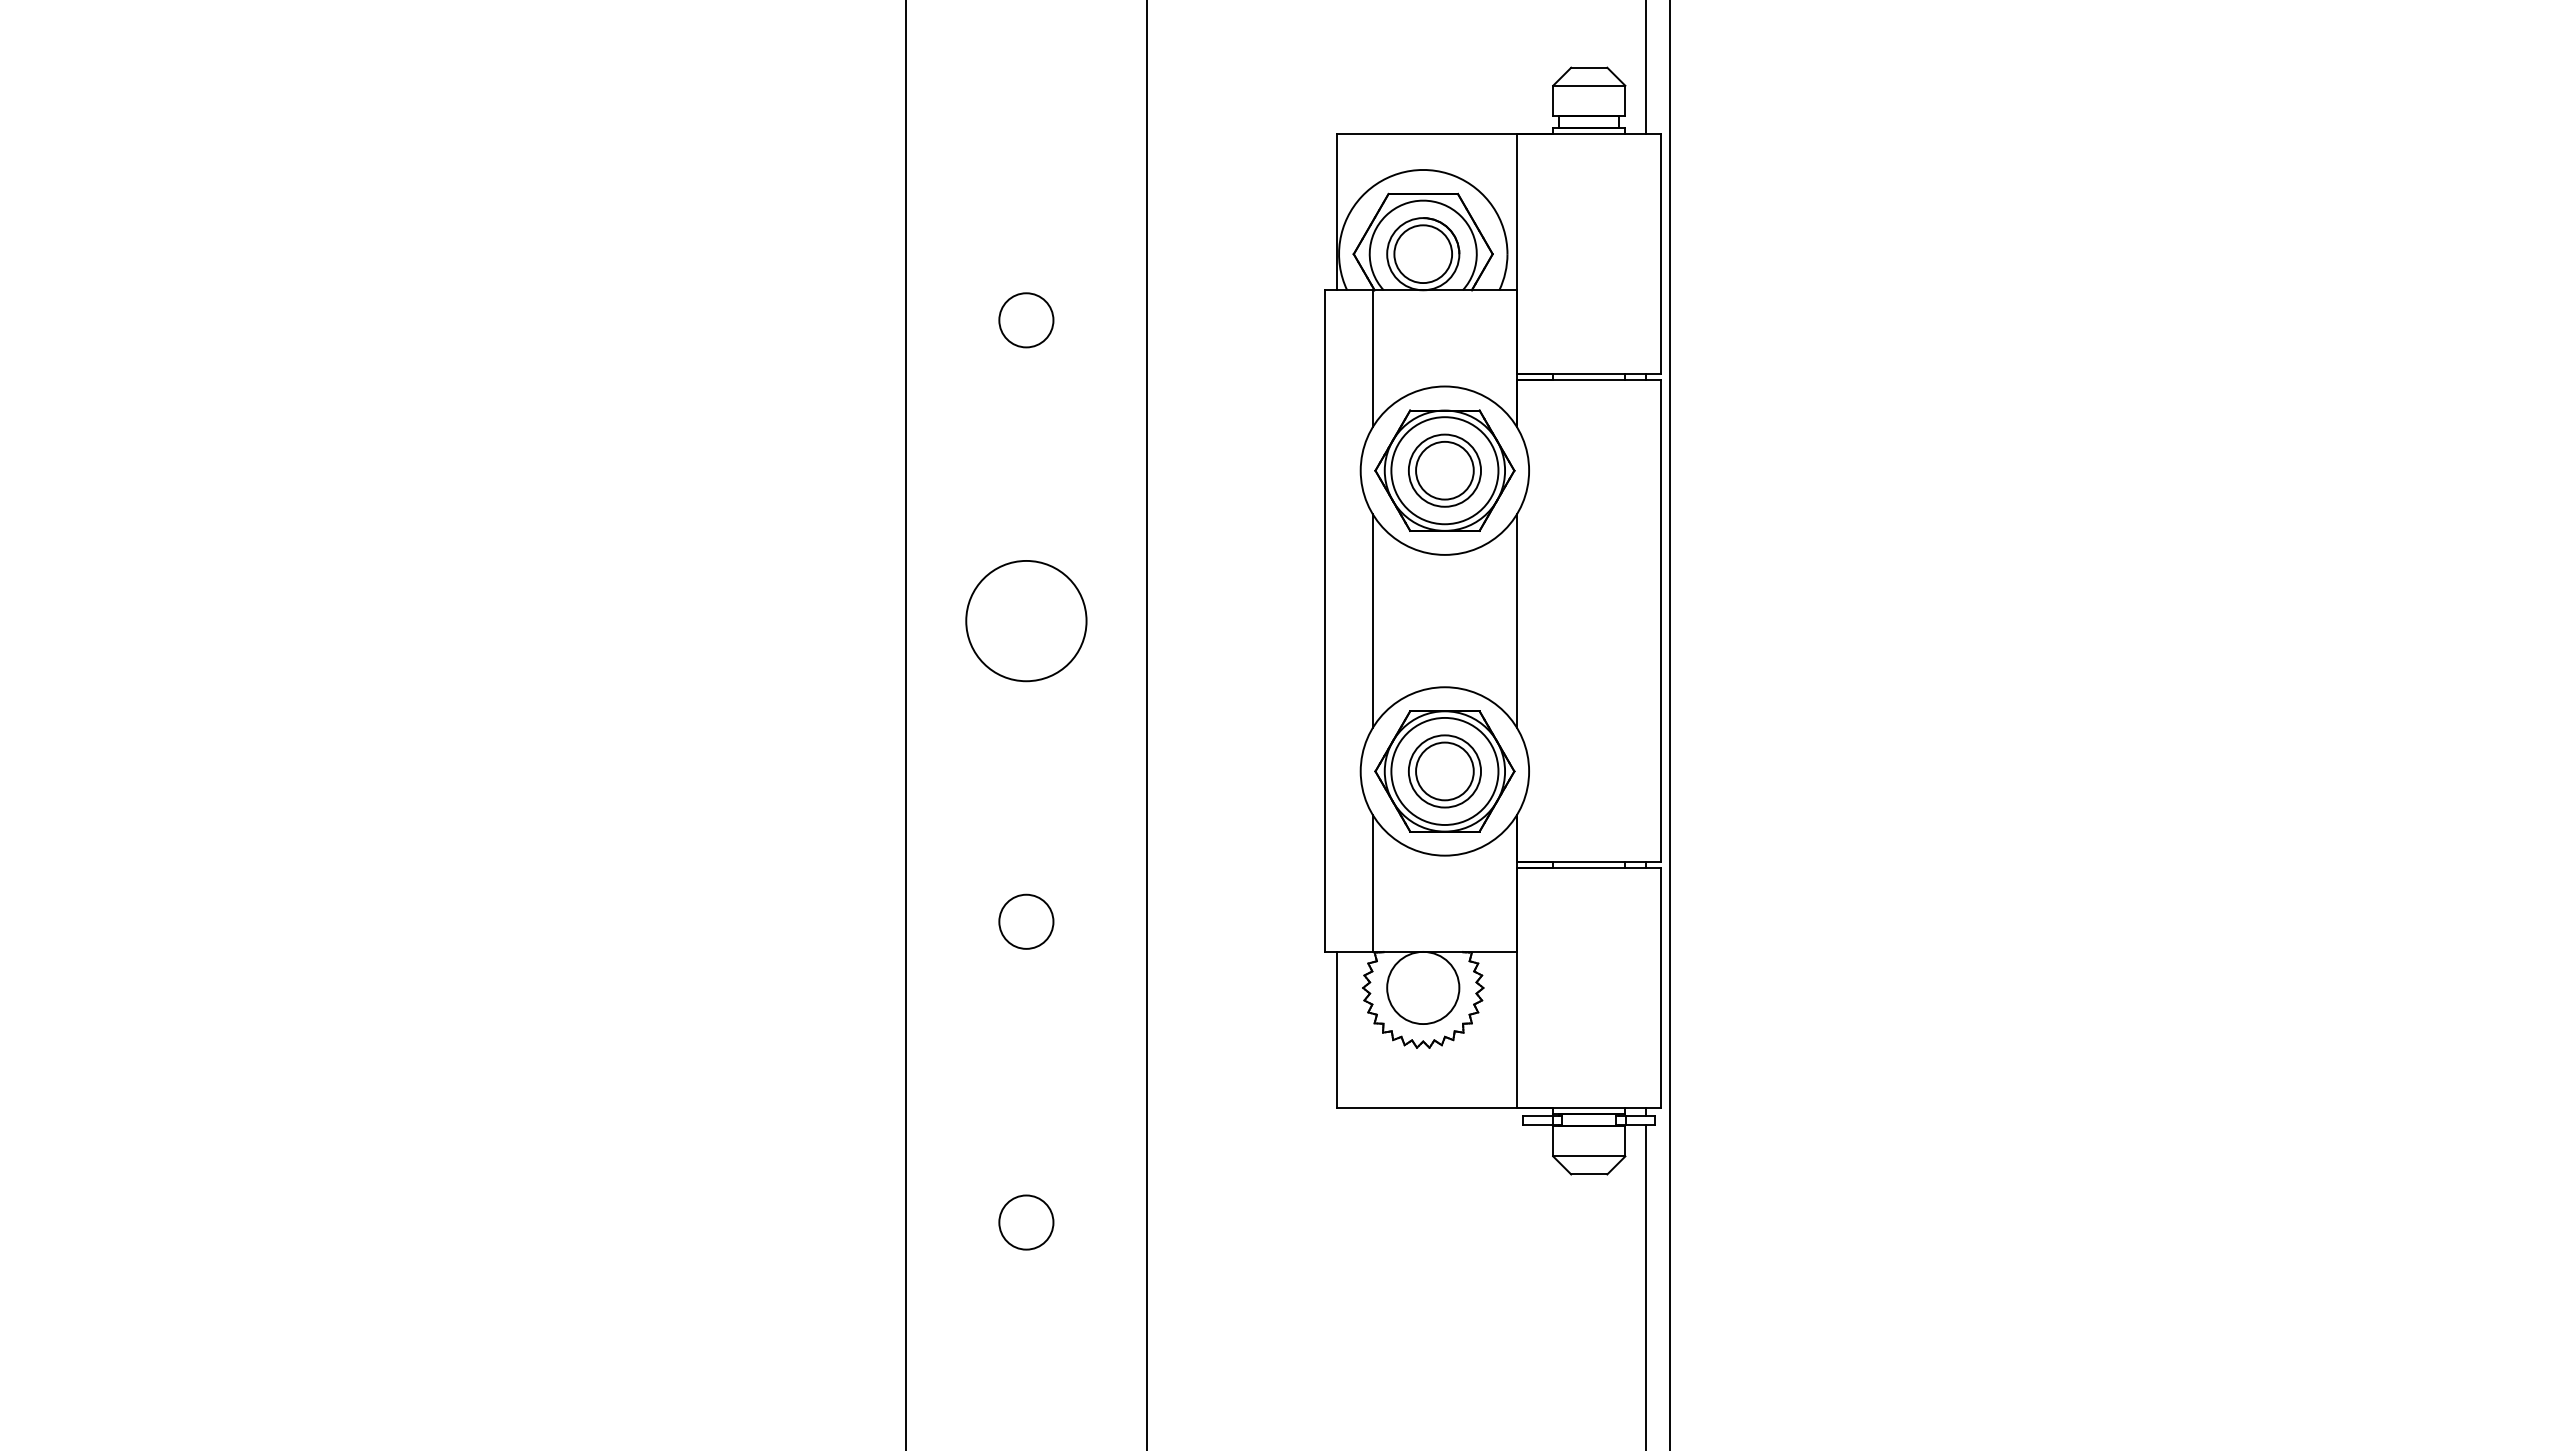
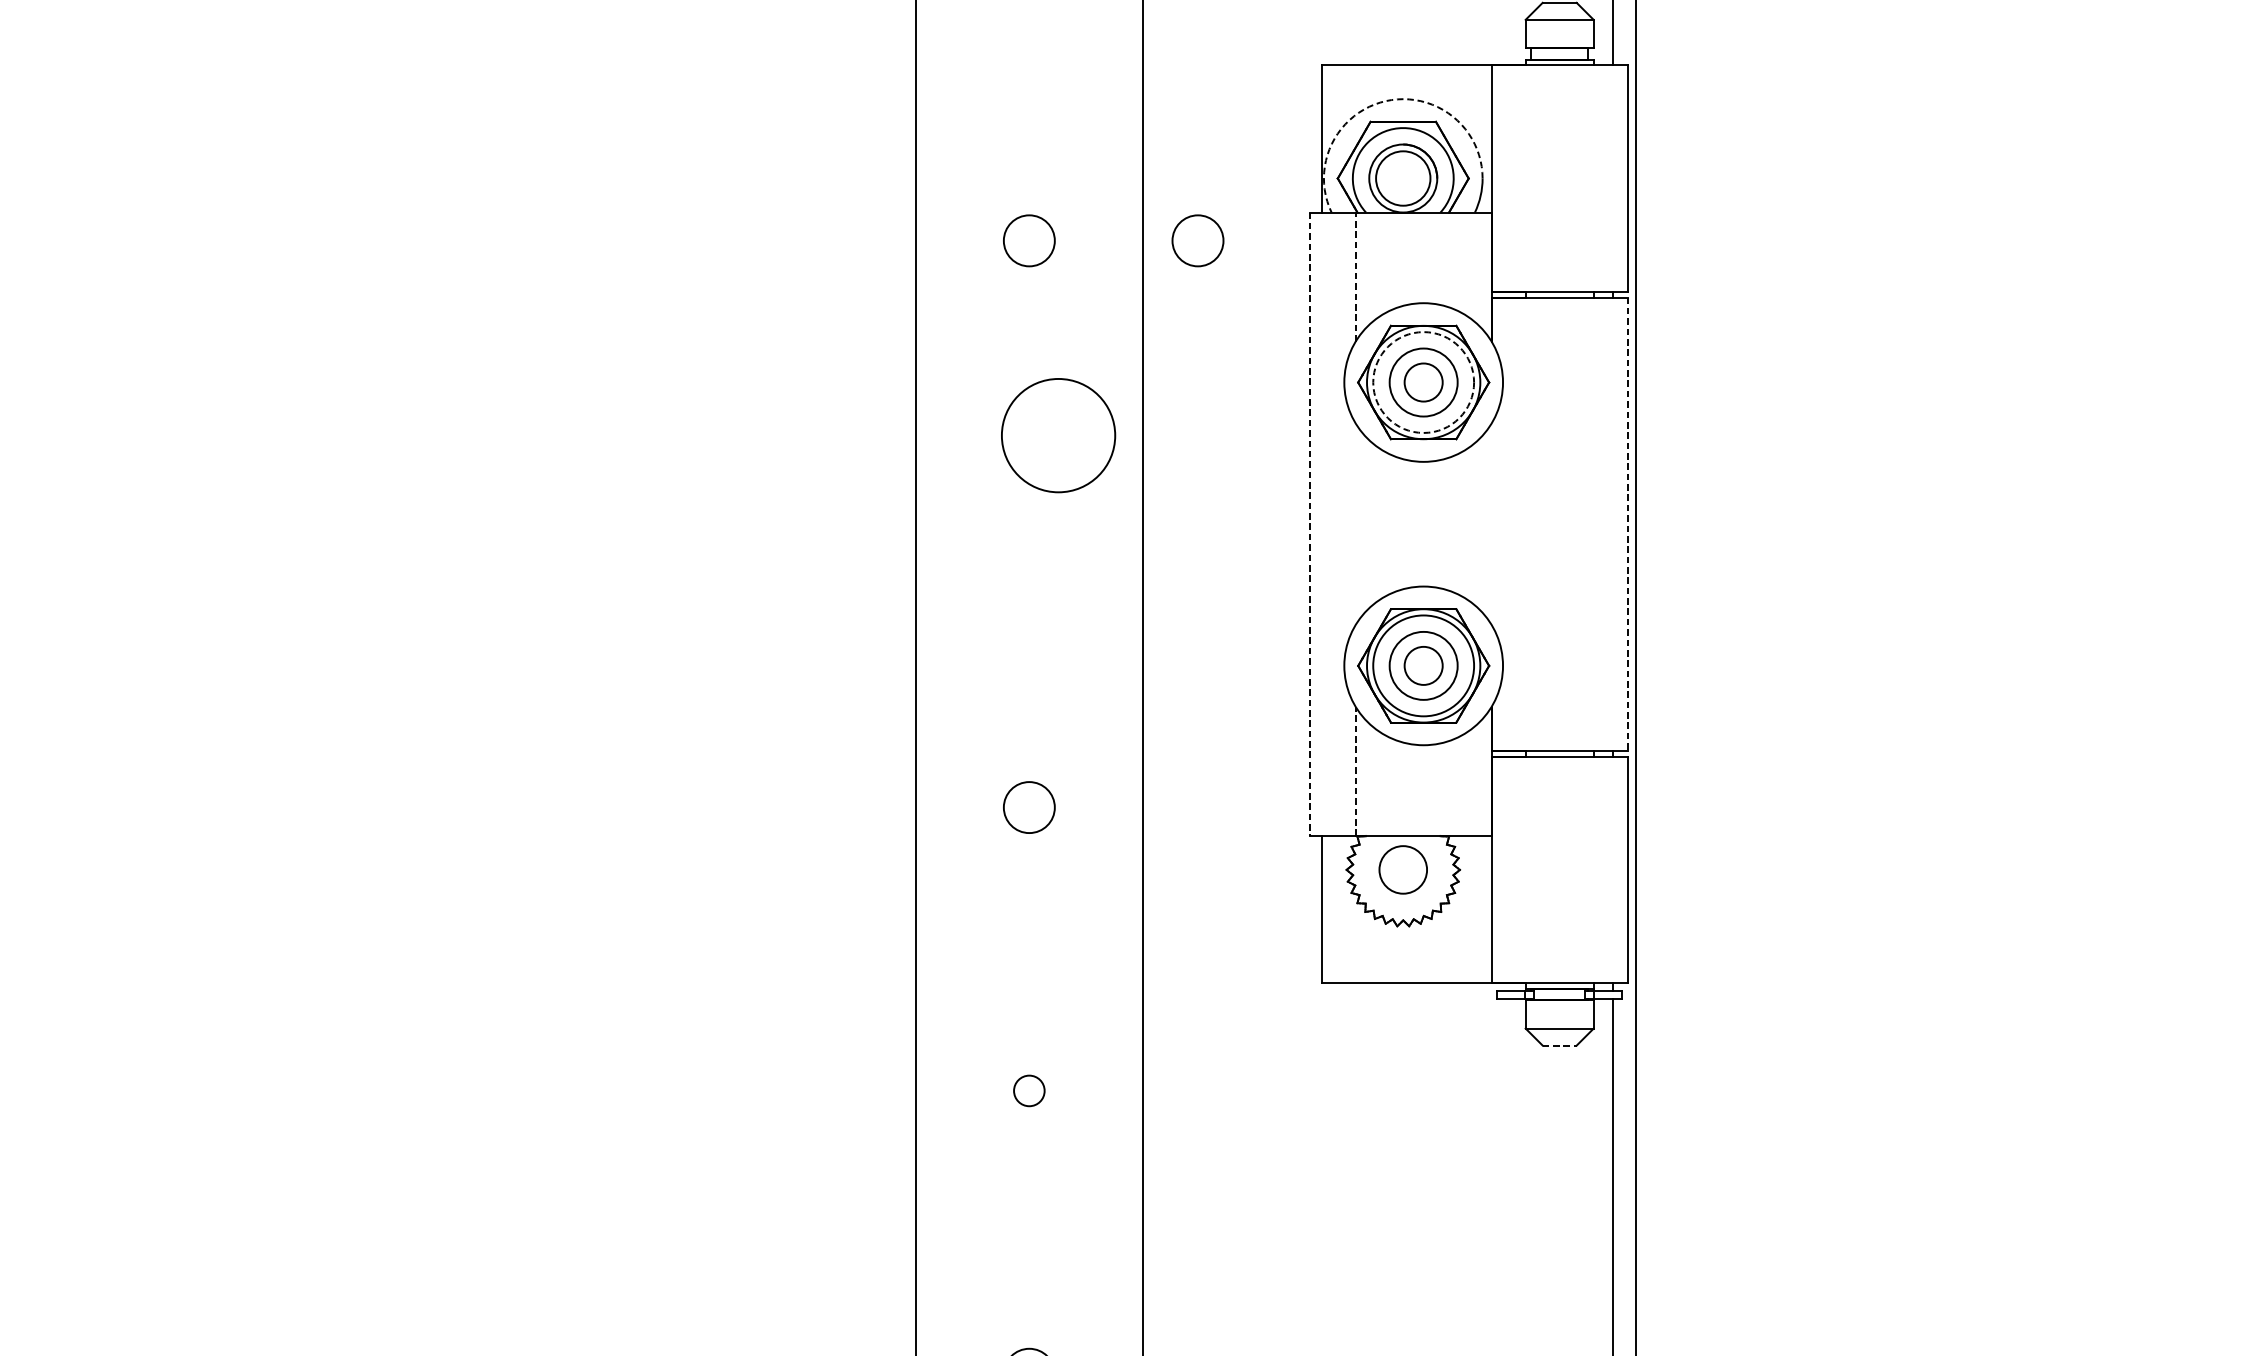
arc: (1404, 172) -> (1385, 101), solid -> dashed
circle: (1205, 320) -> (1198, 241), added
line: (1372, 358) -> (1355, 276), solid -> dashed
circle: (1444, 470) -> (1423, 382), size x0.7
circle: (1444, 470) -> (1423, 382), solid -> dashed
circle: (1026, 621) -> (1058, 436), moved
line: (1324, 621) -> (1310, 524), solid -> dashed
line: (1372, 621) -> (1355, 524), removed
line: (1517, 621) -> (1492, 524), removed
line: (1661, 621) -> (1627, 524), solid -> dashed
circle: (1444, 771) -> (1423, 665), size x0.7
line: (1372, 883) -> (1355, 771), solid -> dashed
circle: (1423, 987) -> (1403, 869), size x0.7
line: (1589, 1174) -> (1559, 1045), solid -> dashed
circle: (1026, 1222) -> (1029, 1090), size x0.6

